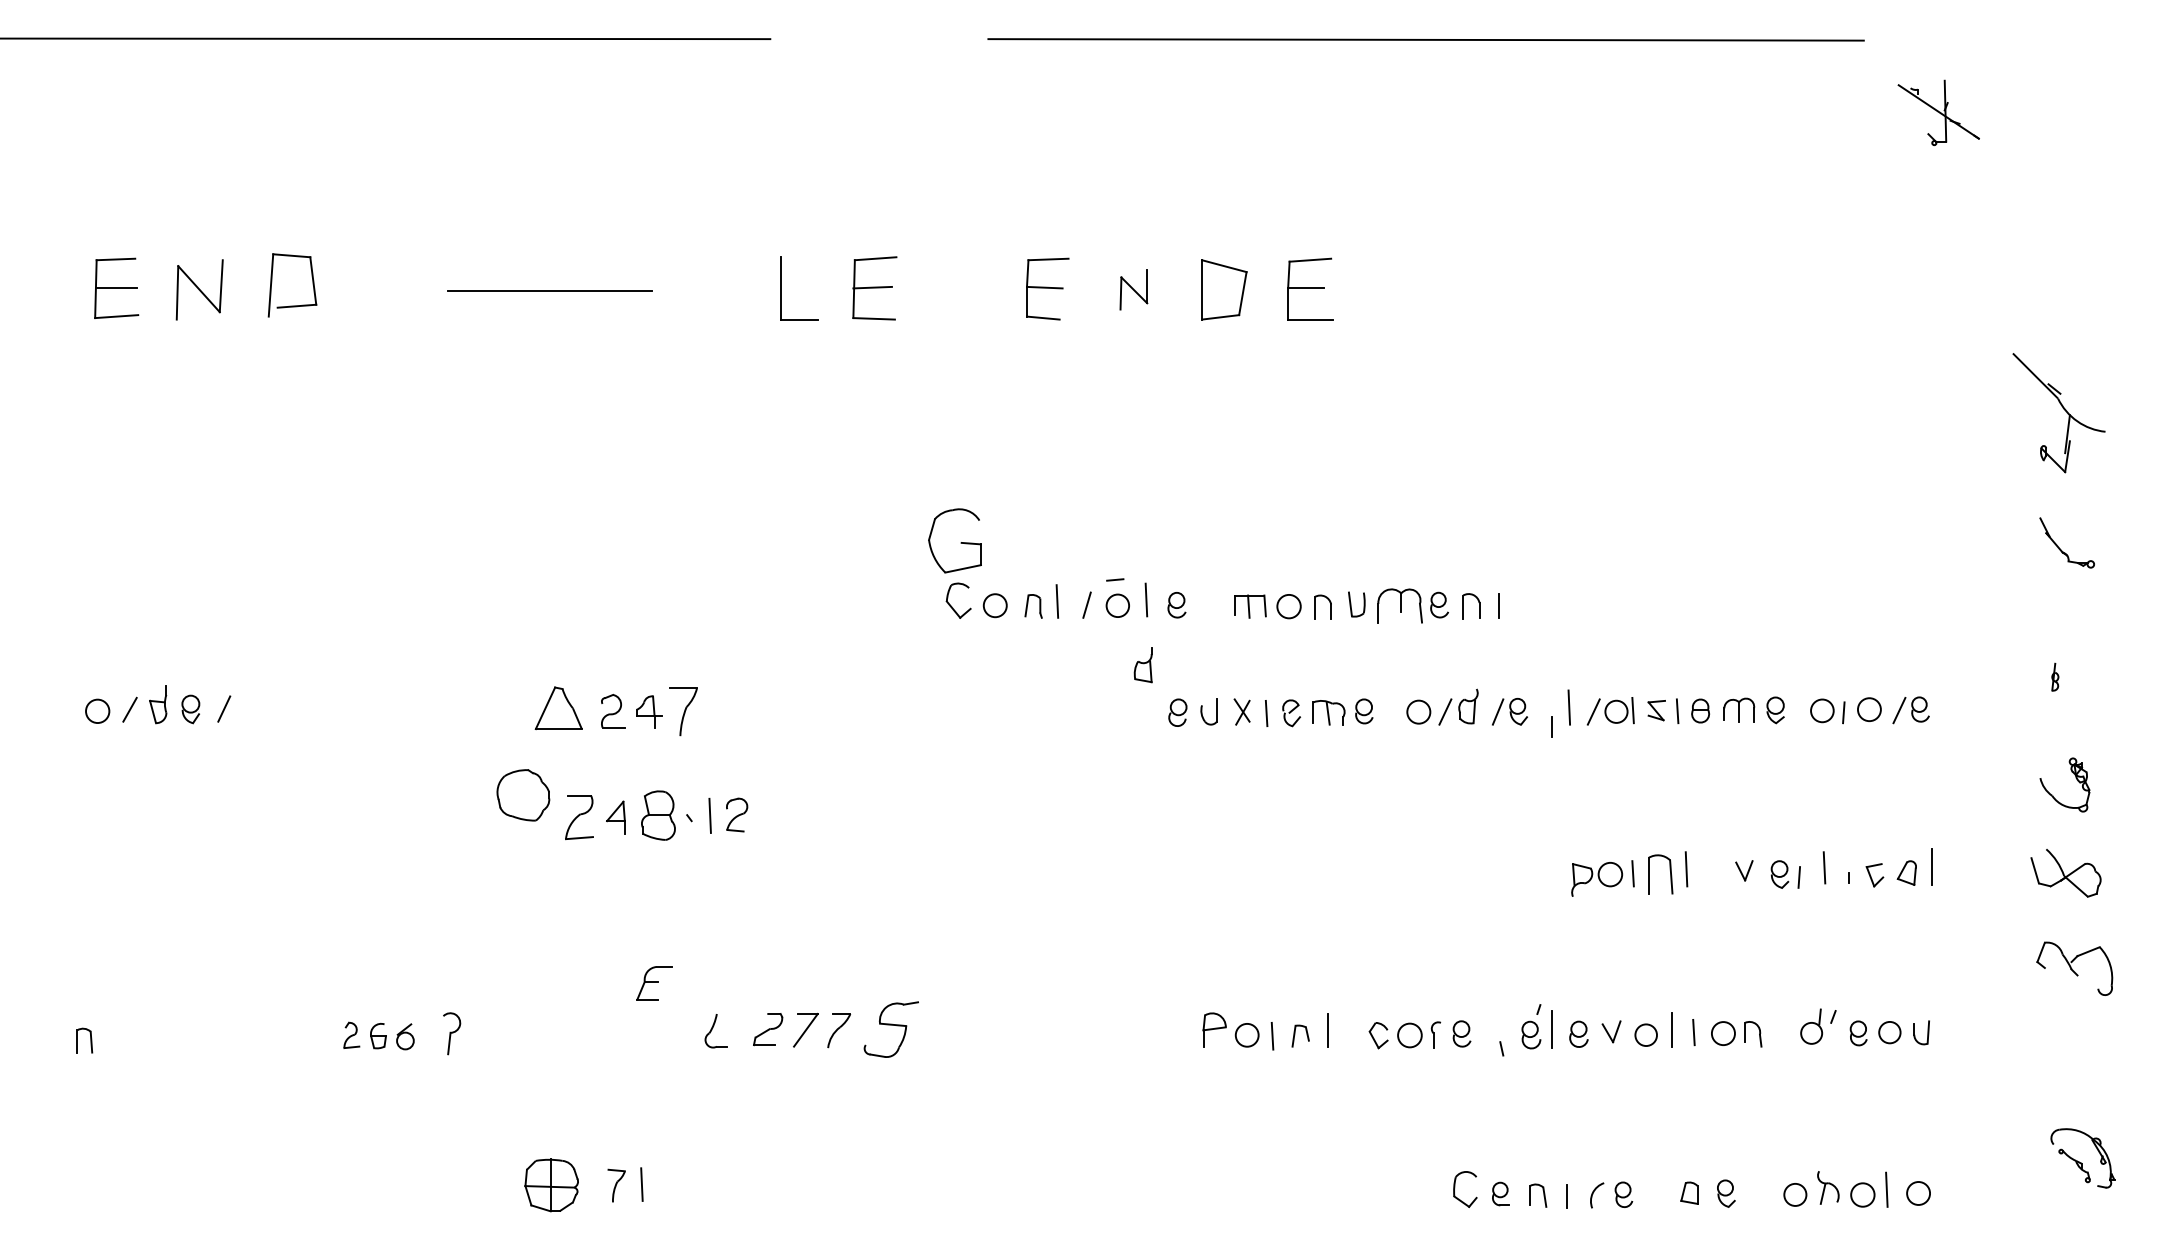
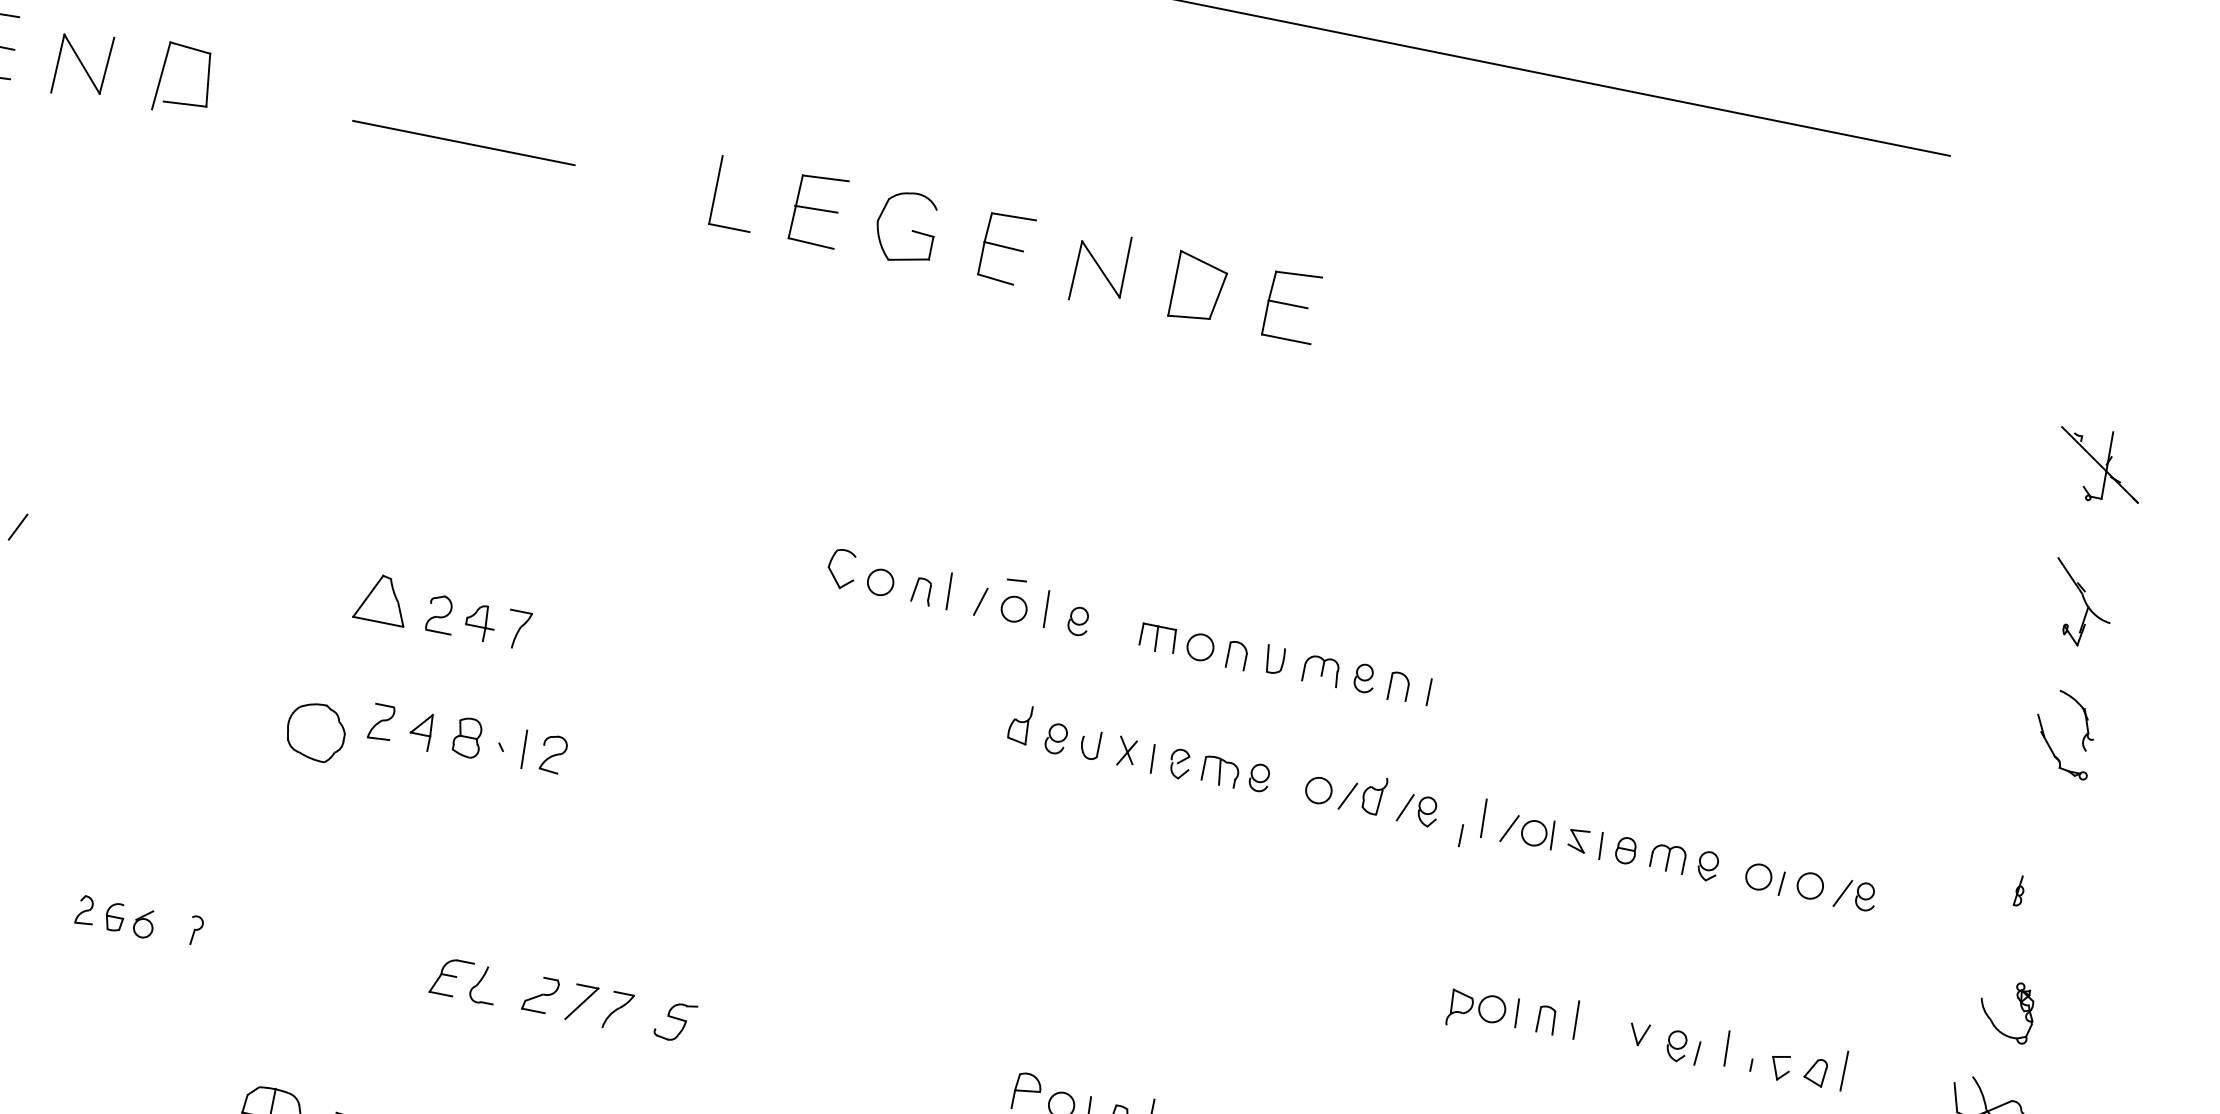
part: (1938, 112) -> (2099, 465), moved
part: (1133, 289) -> (1100, 268), size x1.67
part: (2058, 413) -> (2080, 604), size x0.62
part: (2082, 514) -> (2084, 719), added
part: (960, 542) -> (911, 230), moved
part: (1399, 605) -> (1321, 670), size x0.71
part: (1142, 665) -> (1019, 724), moved
part: (683, 711) -> (517, 629), size x0.71
part: (523, 795) -> (316, 732), moved
part: (657, 815) -> (466, 737), size x0.71
part: (579, 817) -> (381, 722), size x0.71
part: (1660, 874) -> (1546, 1020), size x0.62
part: (654, 983) -> (451, 978), moved
part: (891, 1029) -> (675, 1021), size x0.62
part: (452, 1033) -> (196, 930), size x0.62

